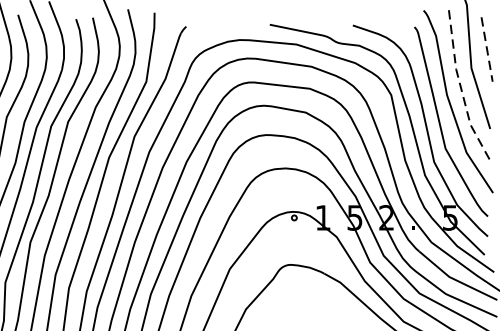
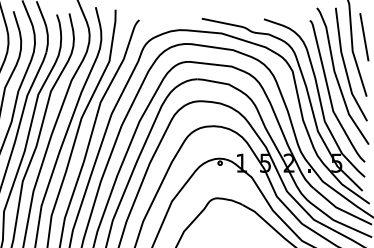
line: (487, 49) -> (364, 37), dashed -> solid
line: (461, 88) -> (345, 66), dashed -> solid

